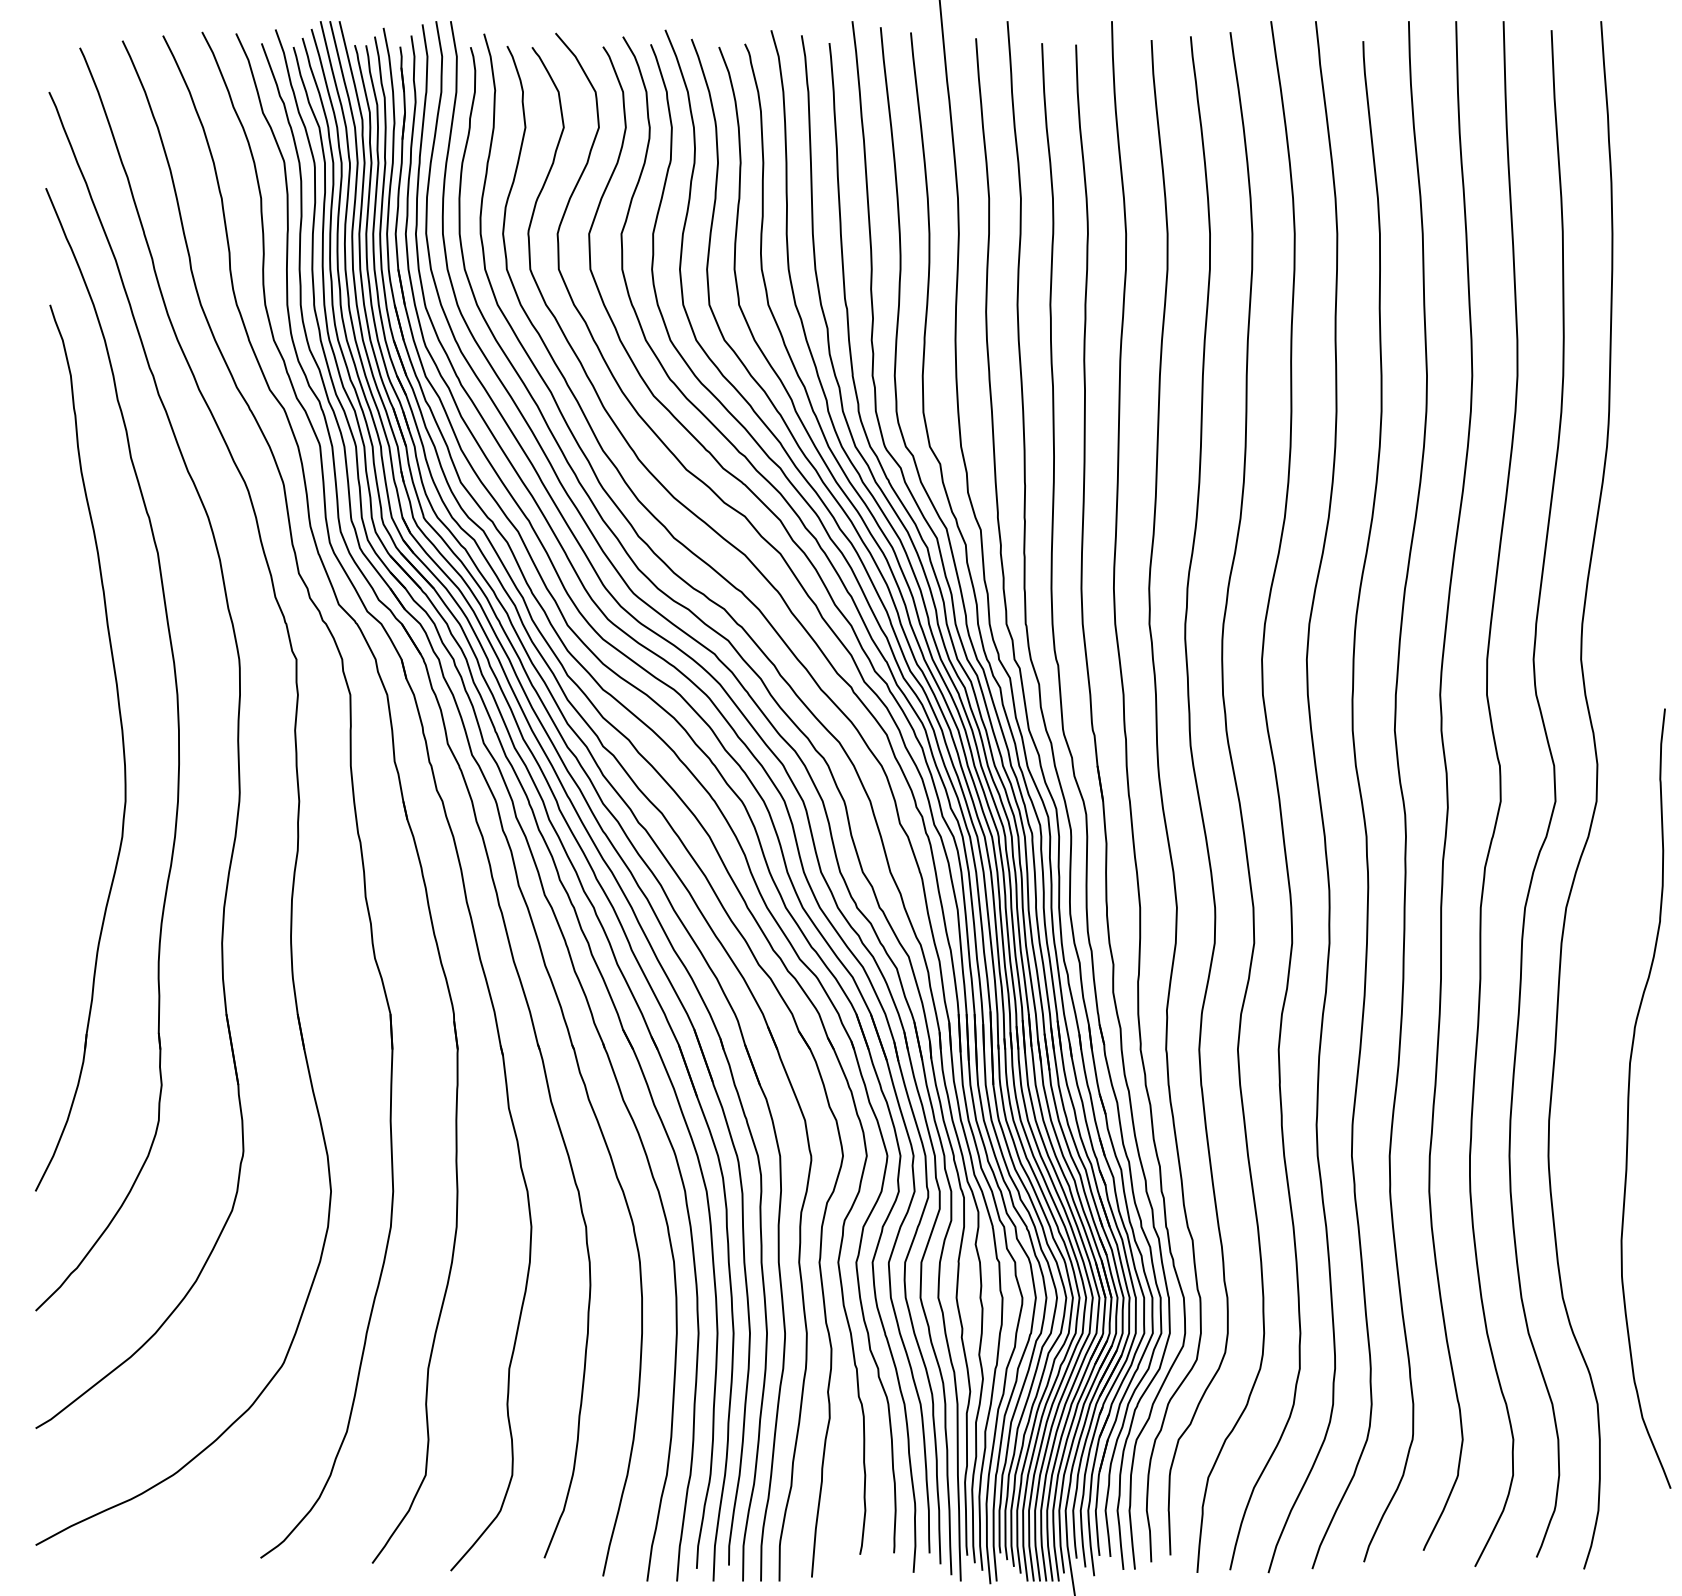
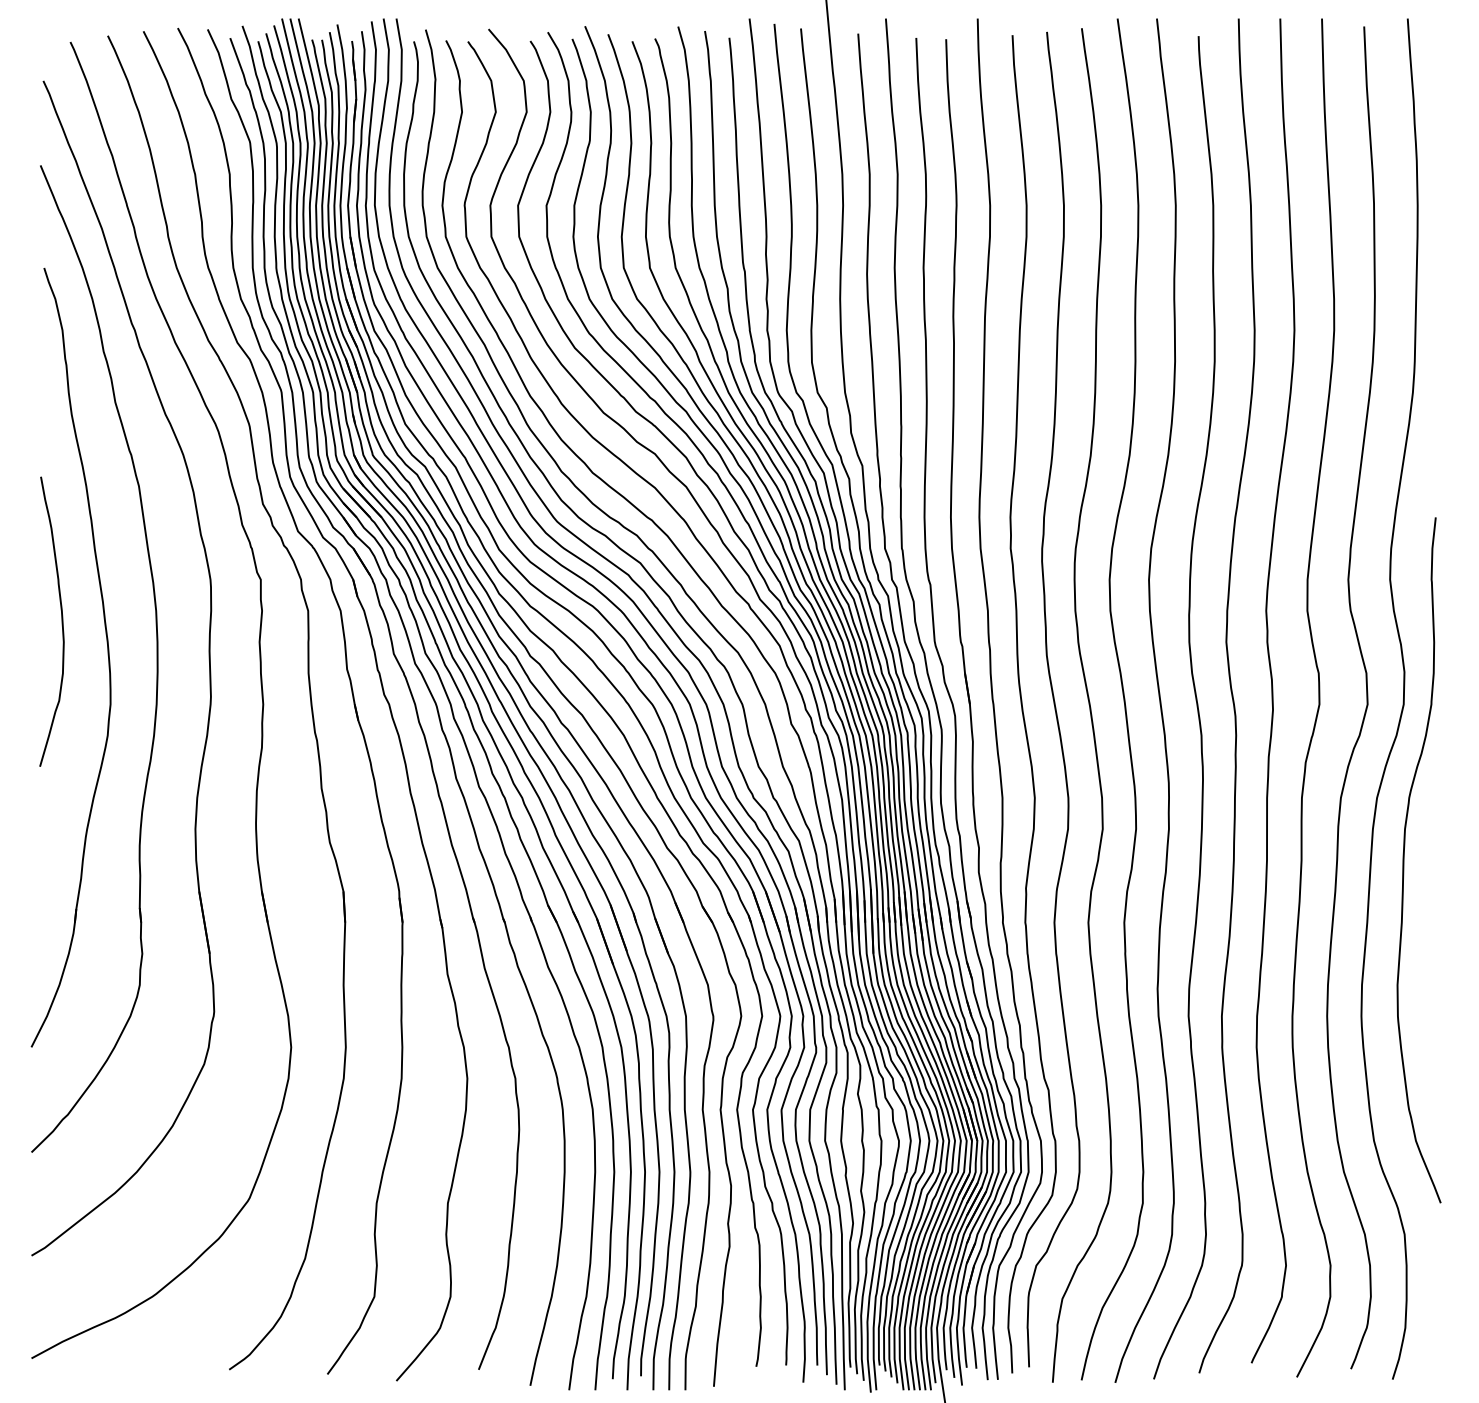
curve: (69, 704) -> (61, 619), added
curve: (1629, 1098) -> (1404, 860), moved

